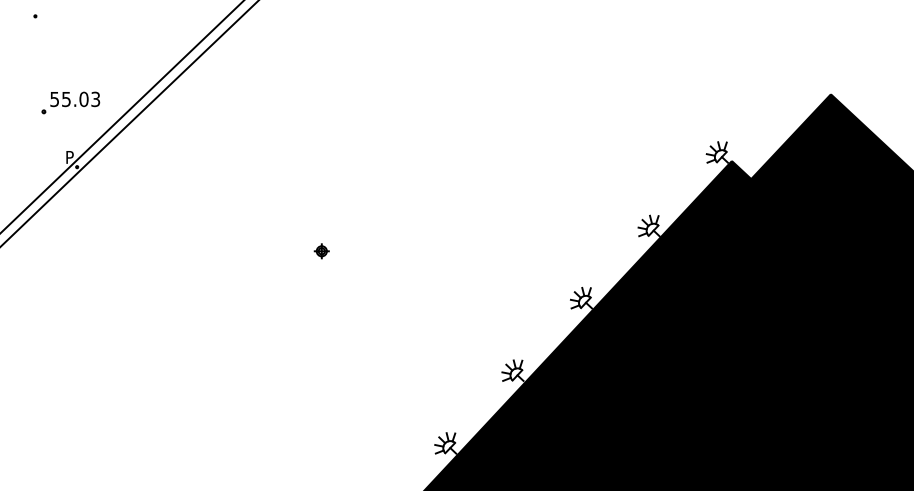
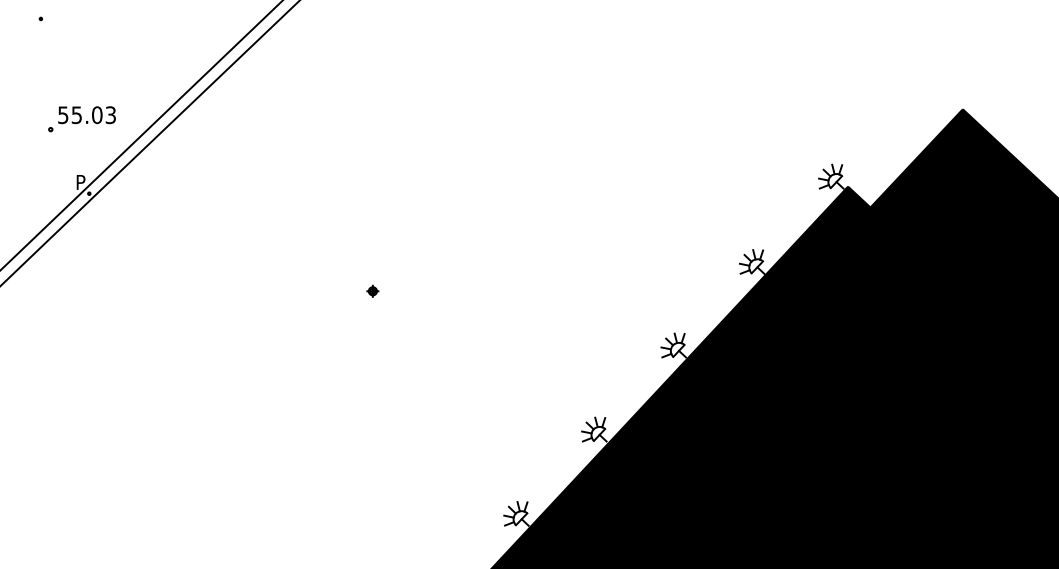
part: (321, 251) -> (372, 291), size x0.7

